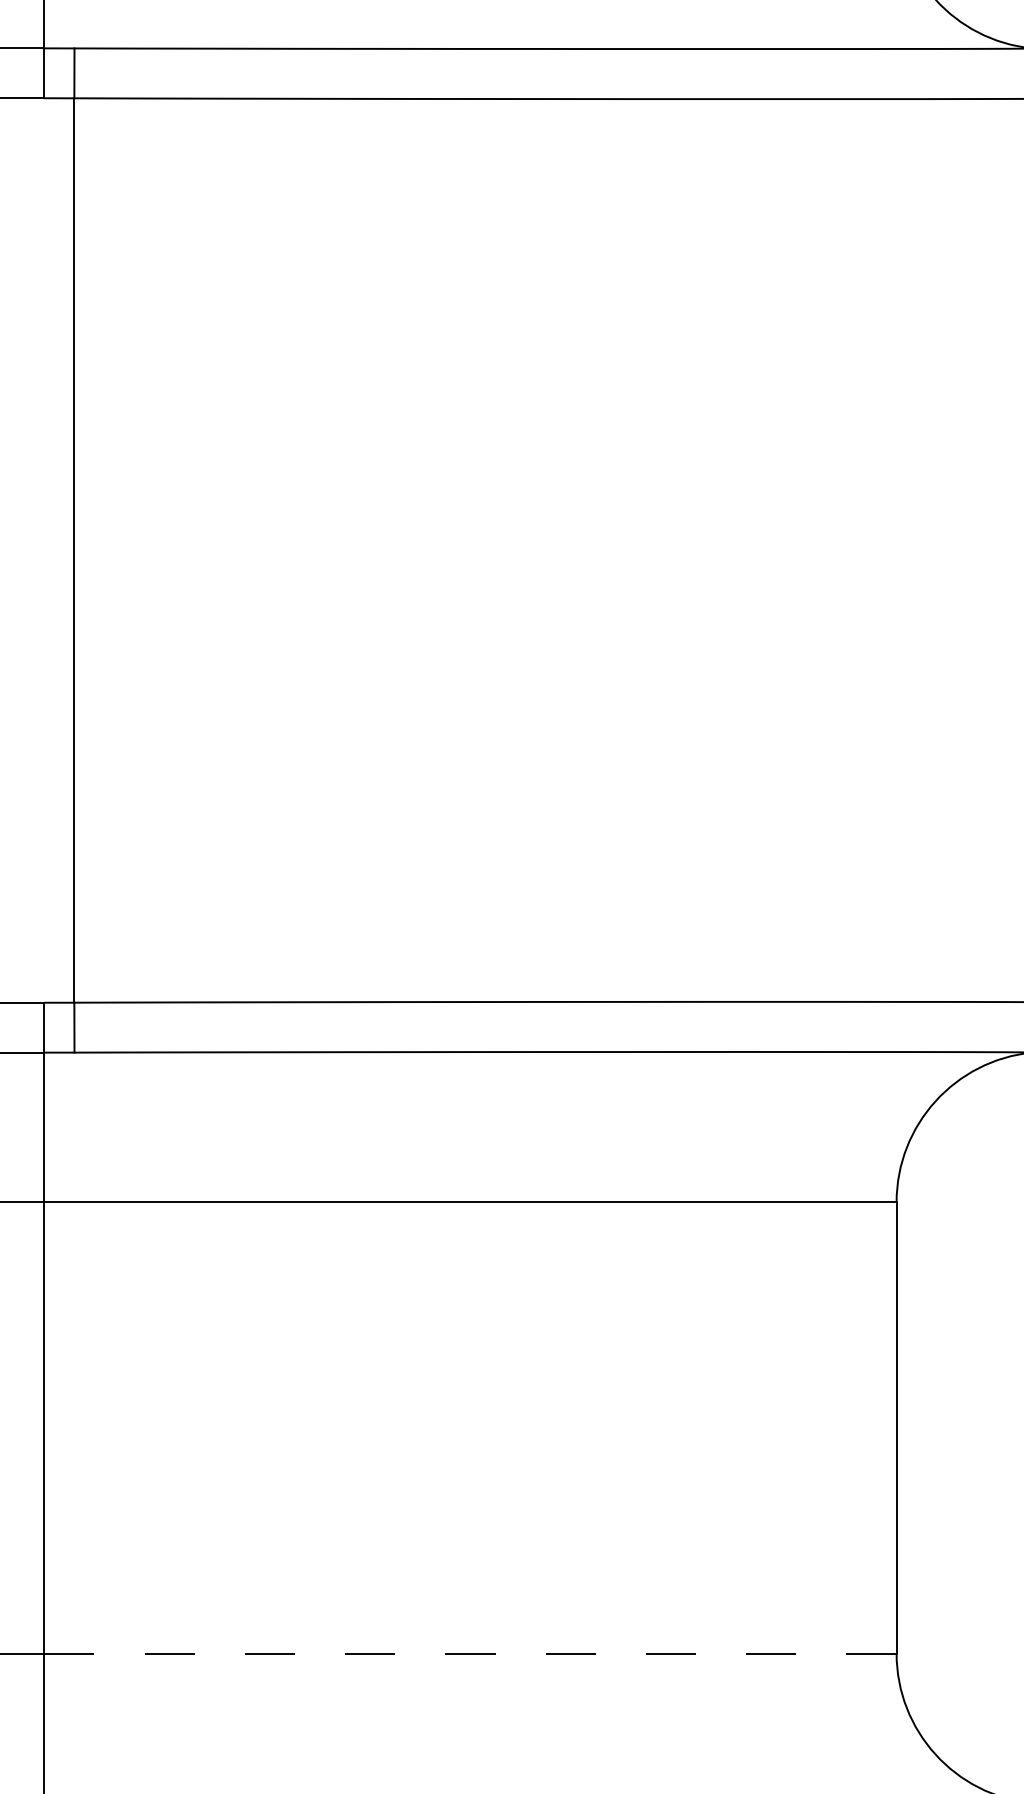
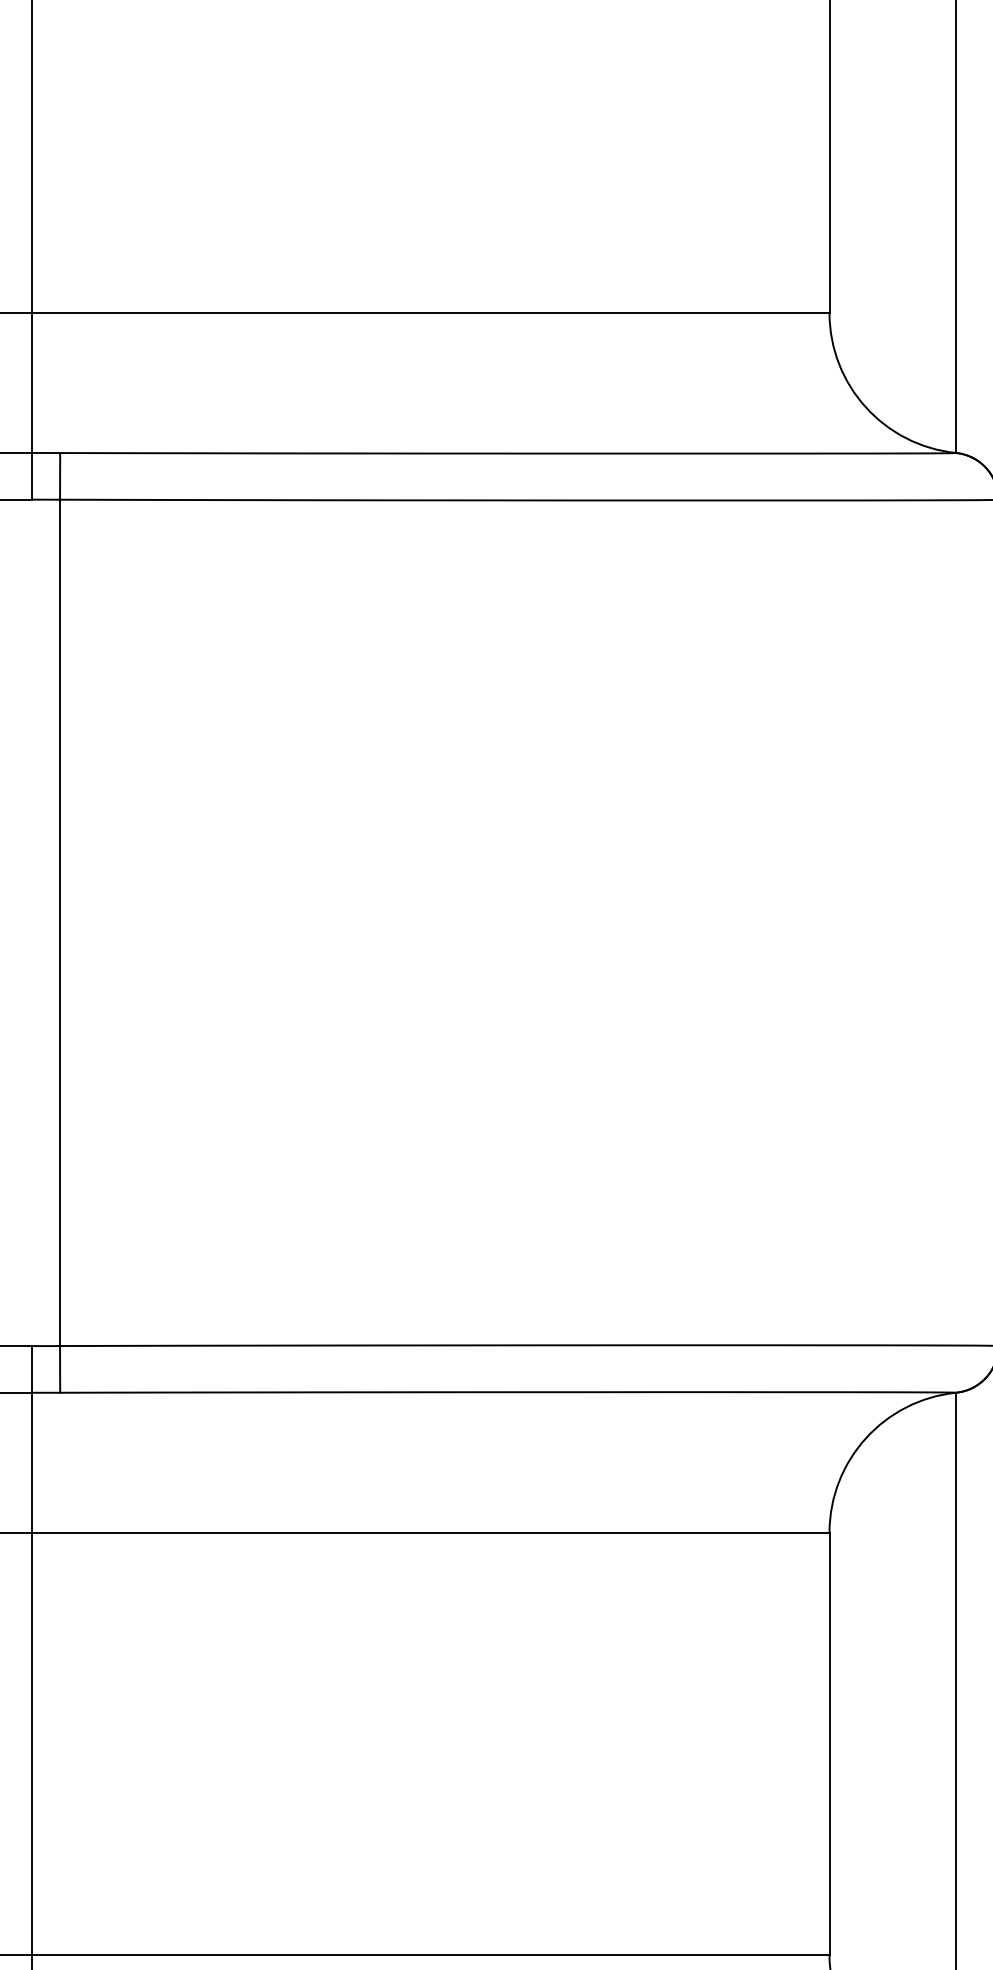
line: (470, 1653) -> (430, 1955), dashed -> solid

